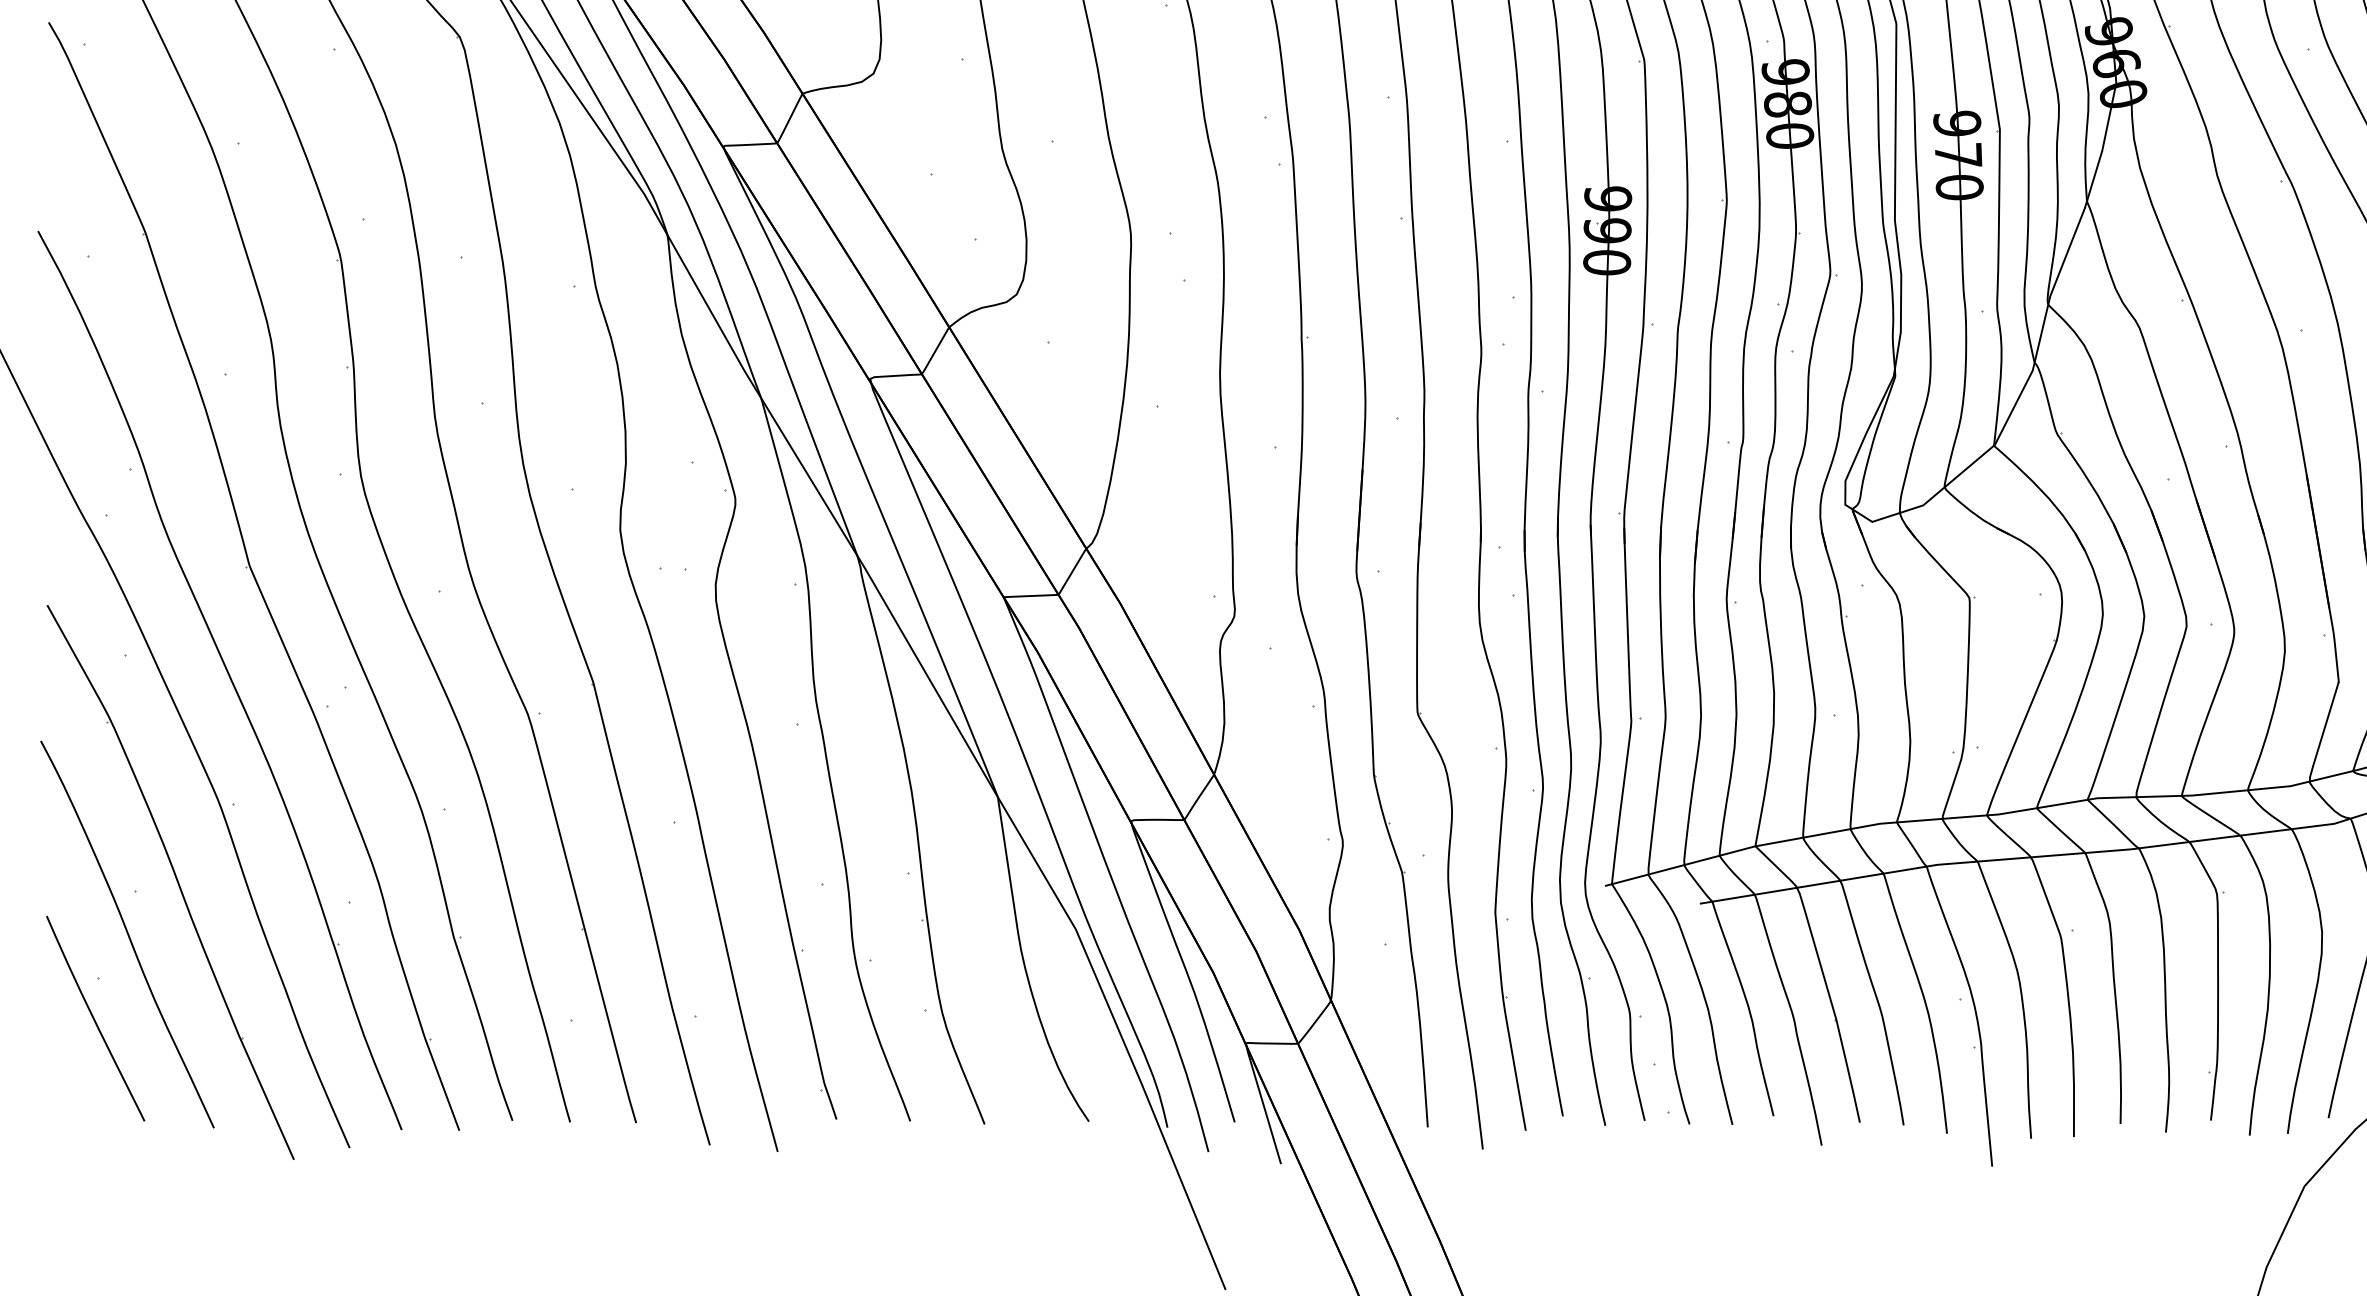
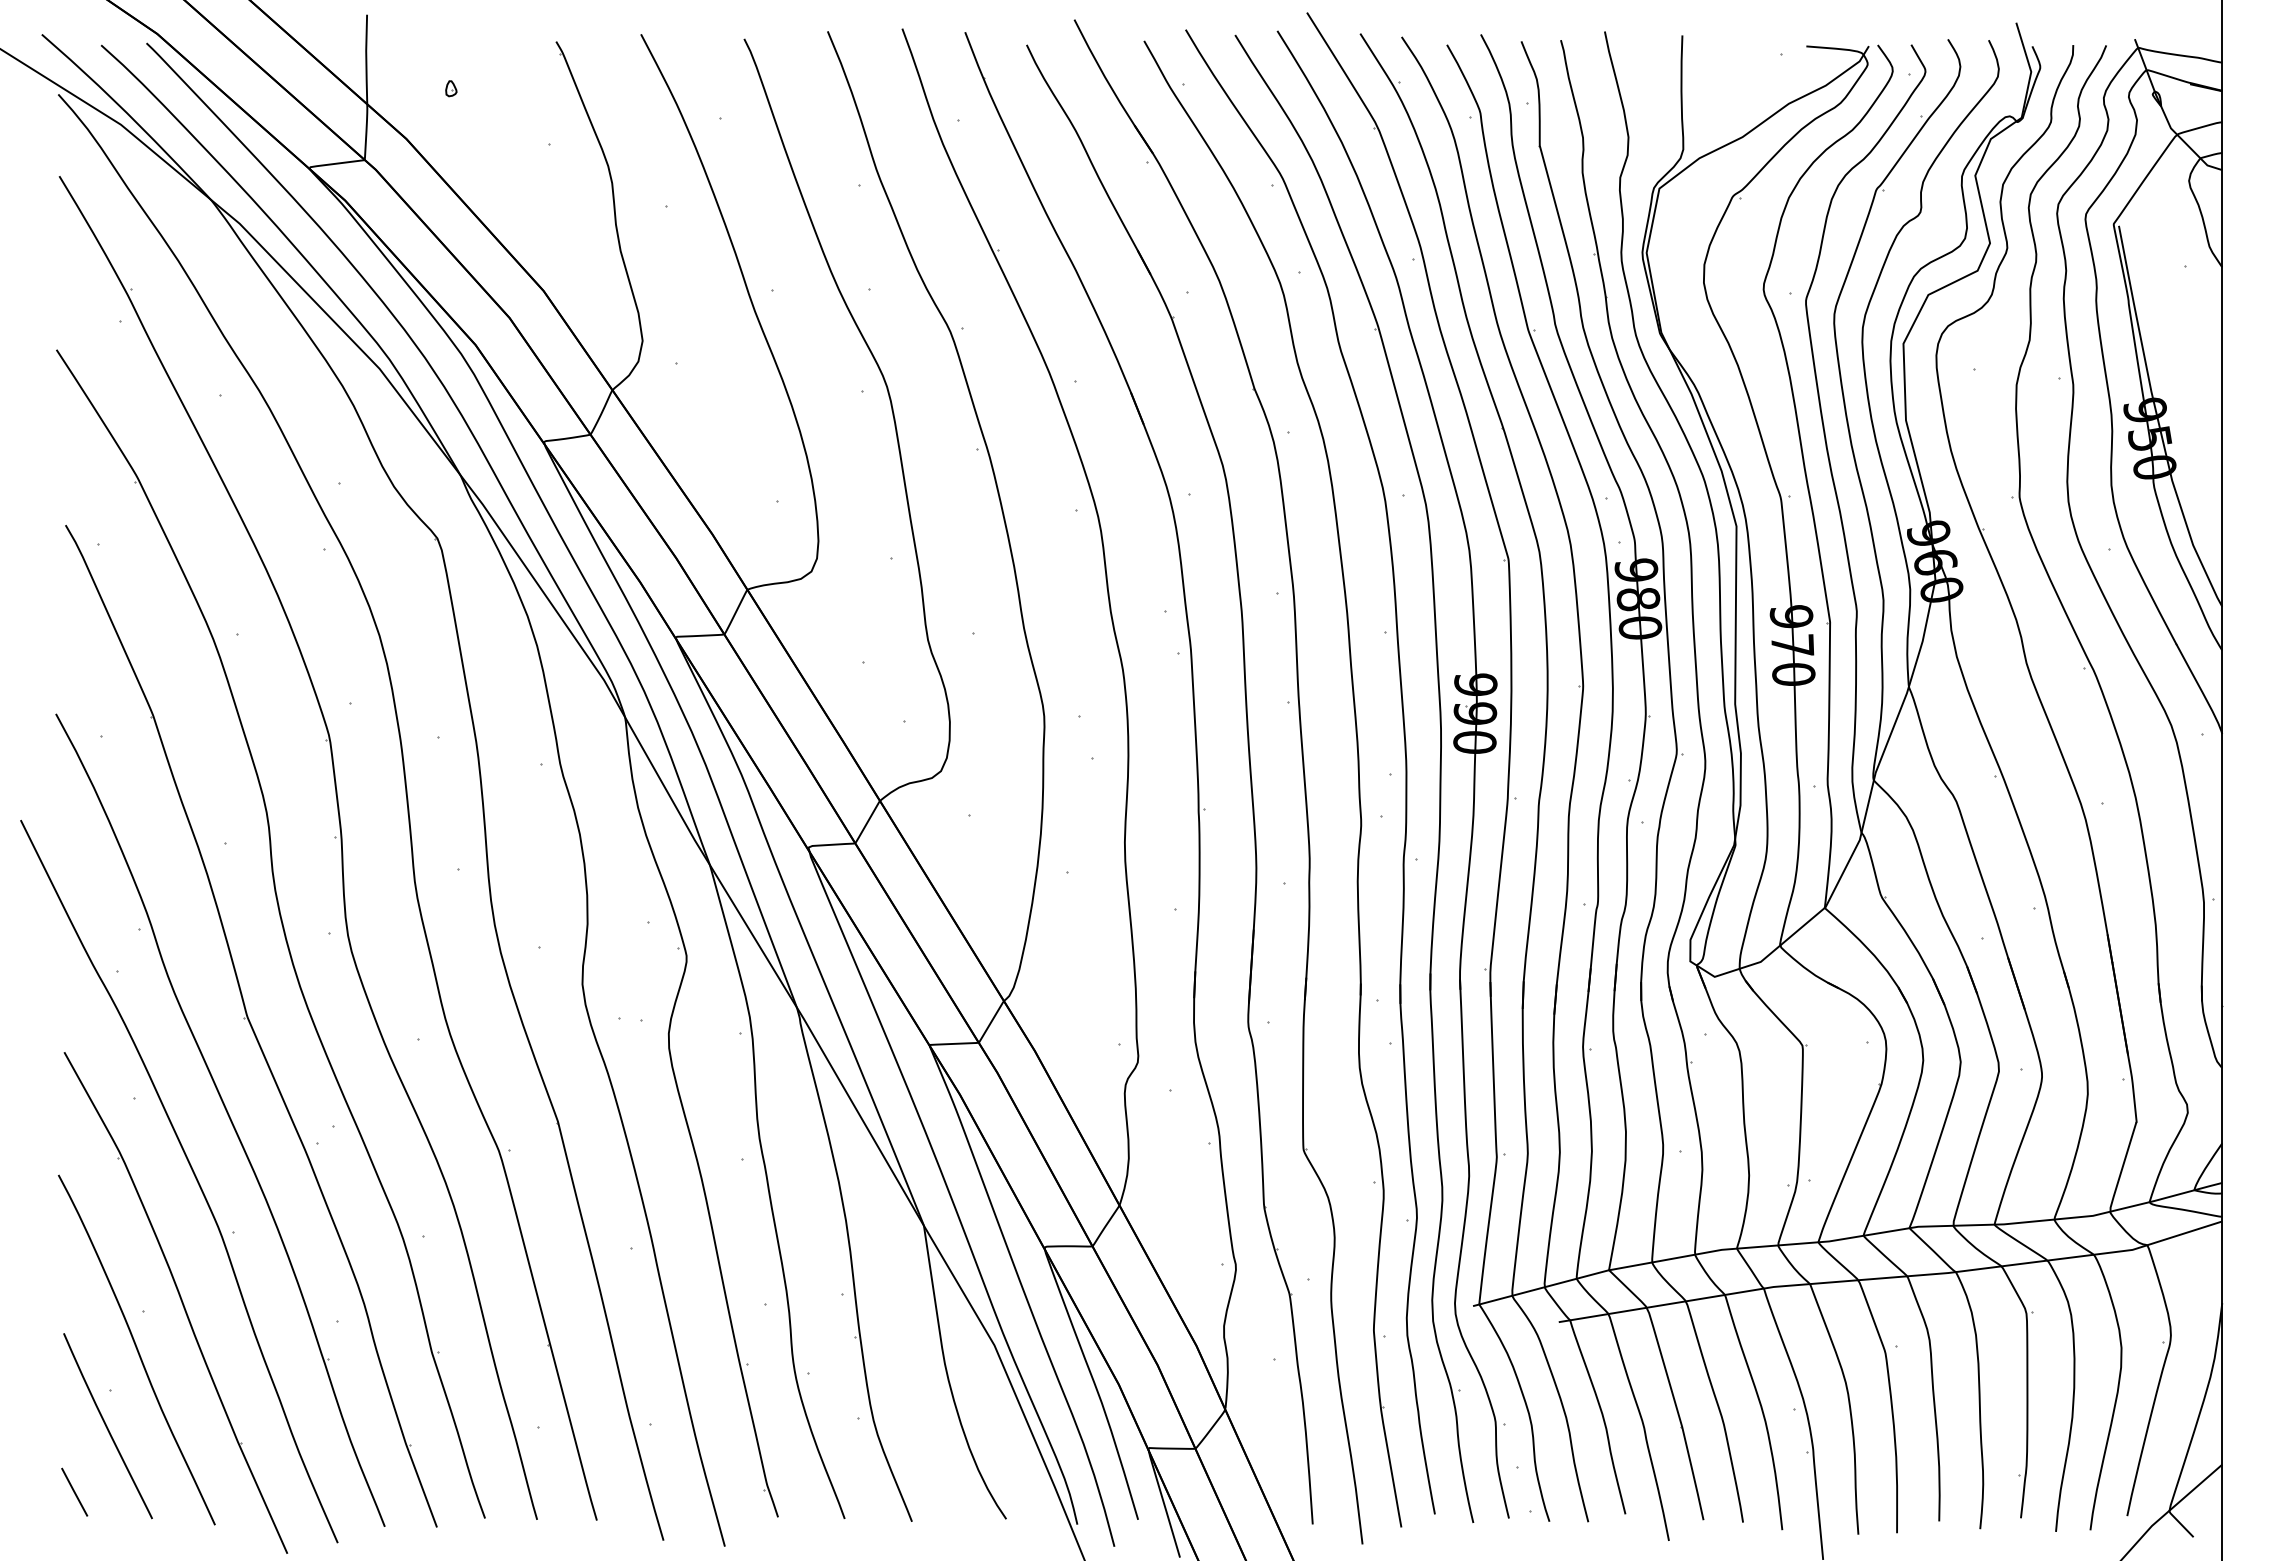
line: (58, 1090) -> (74, 1491), added

